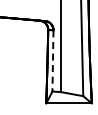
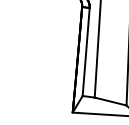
line: (52, 60) -> (85, 51), dashed -> solid

